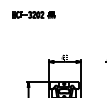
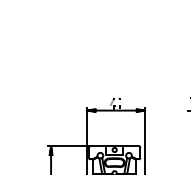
part: (33, 14) -> (59, 25), removed

